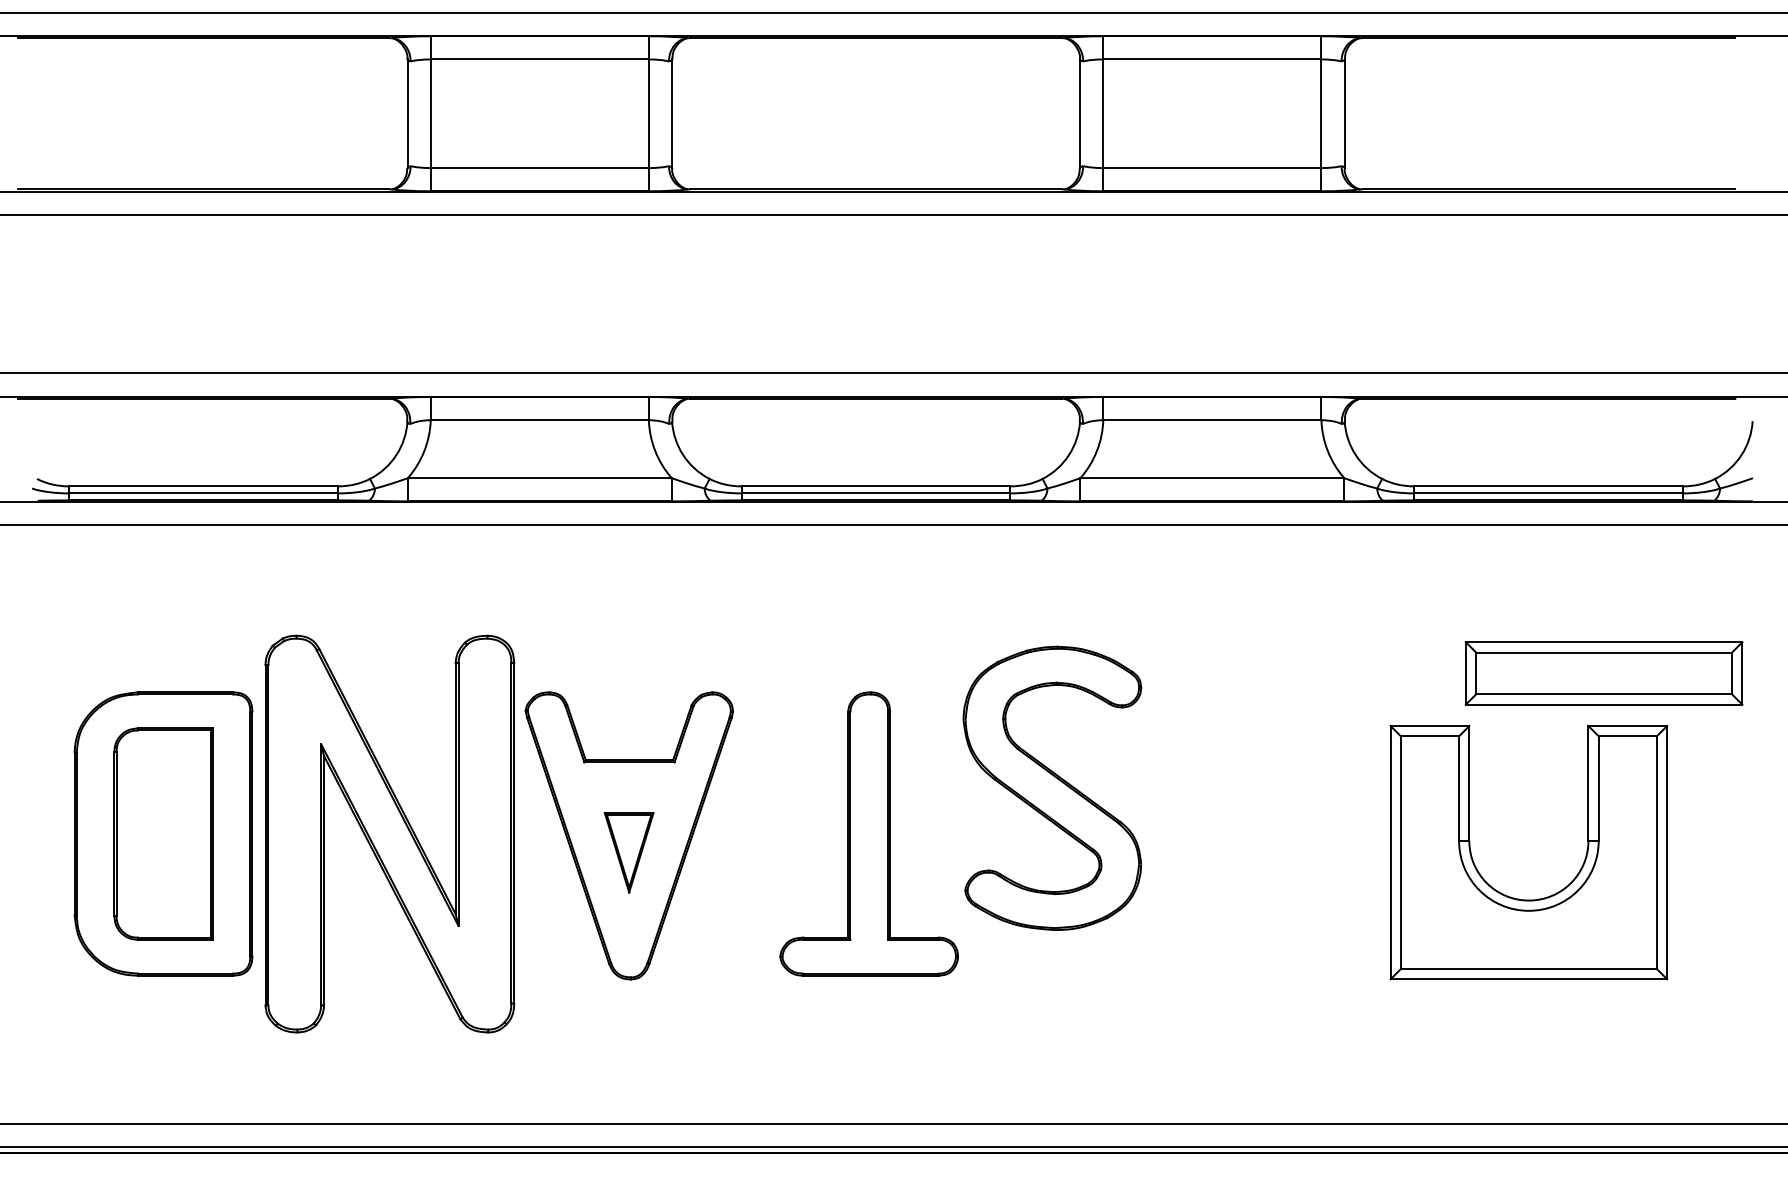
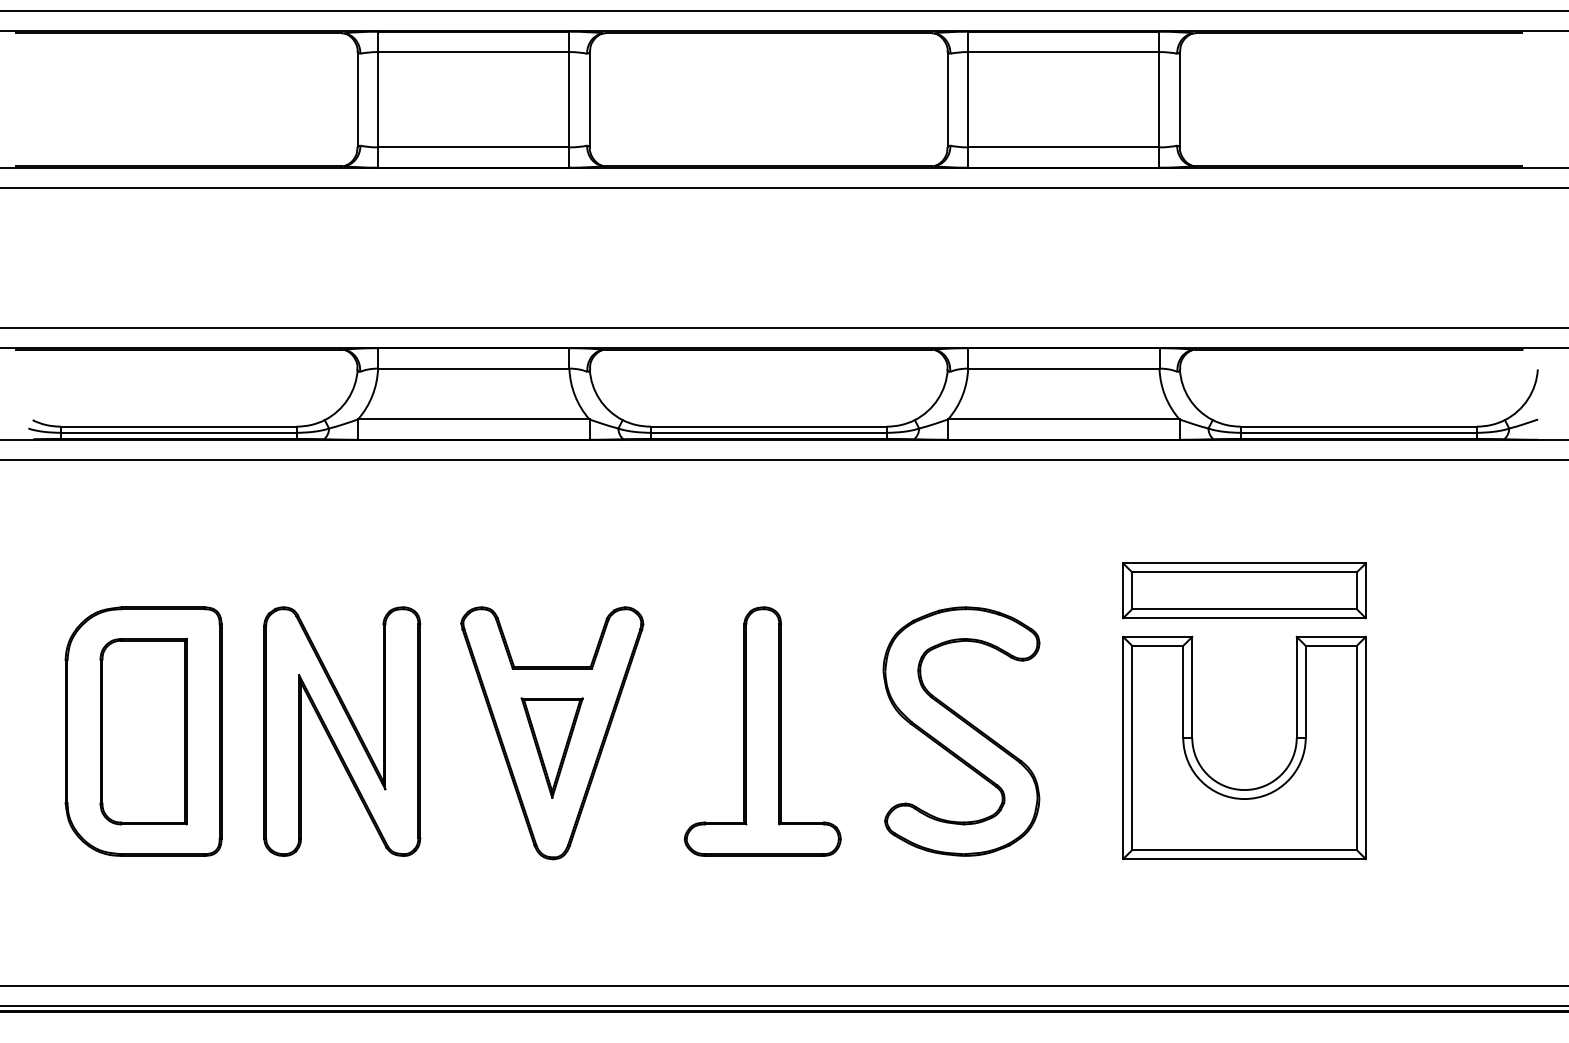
part: (1604, 673) -> (1244, 590), moved
part: (1052, 788) -> (961, 731), moved
part: (390, 833) -> (342, 731), size x0.71
part: (628, 852) -> (551, 747), size x1.43
part: (1523, 898) -> (1239, 788), moved

